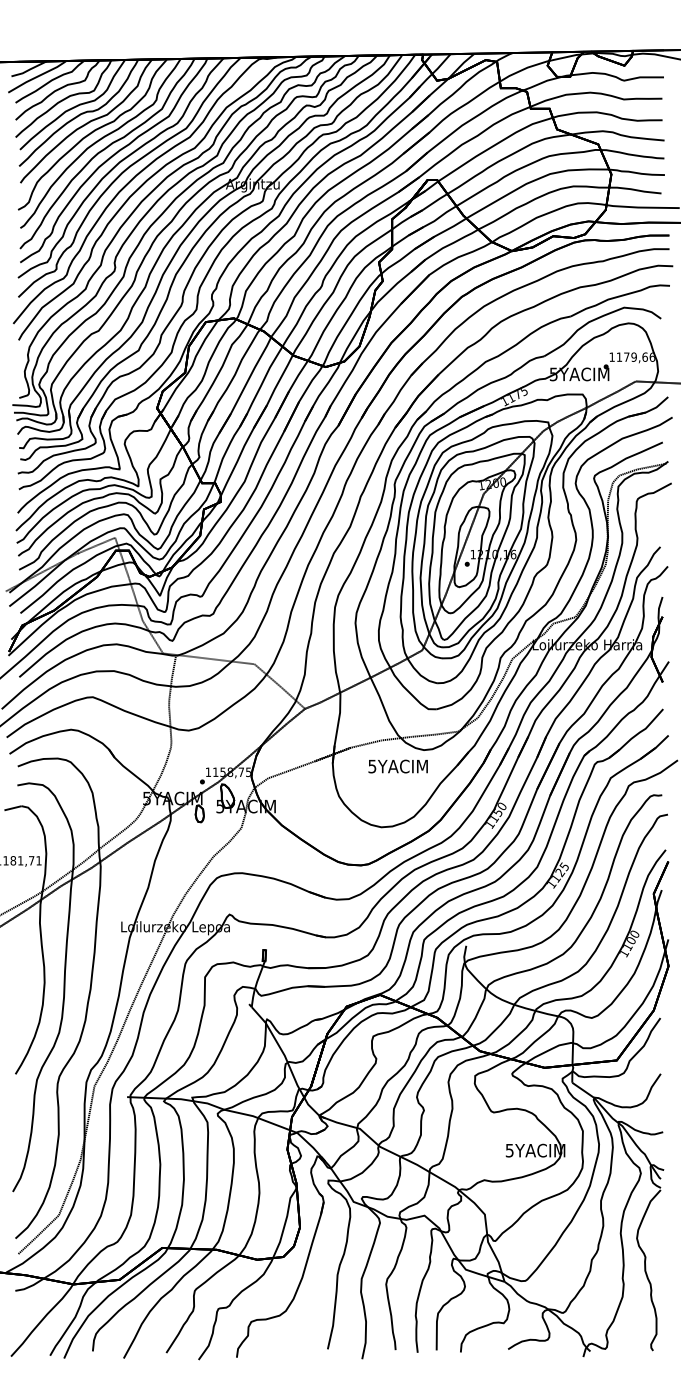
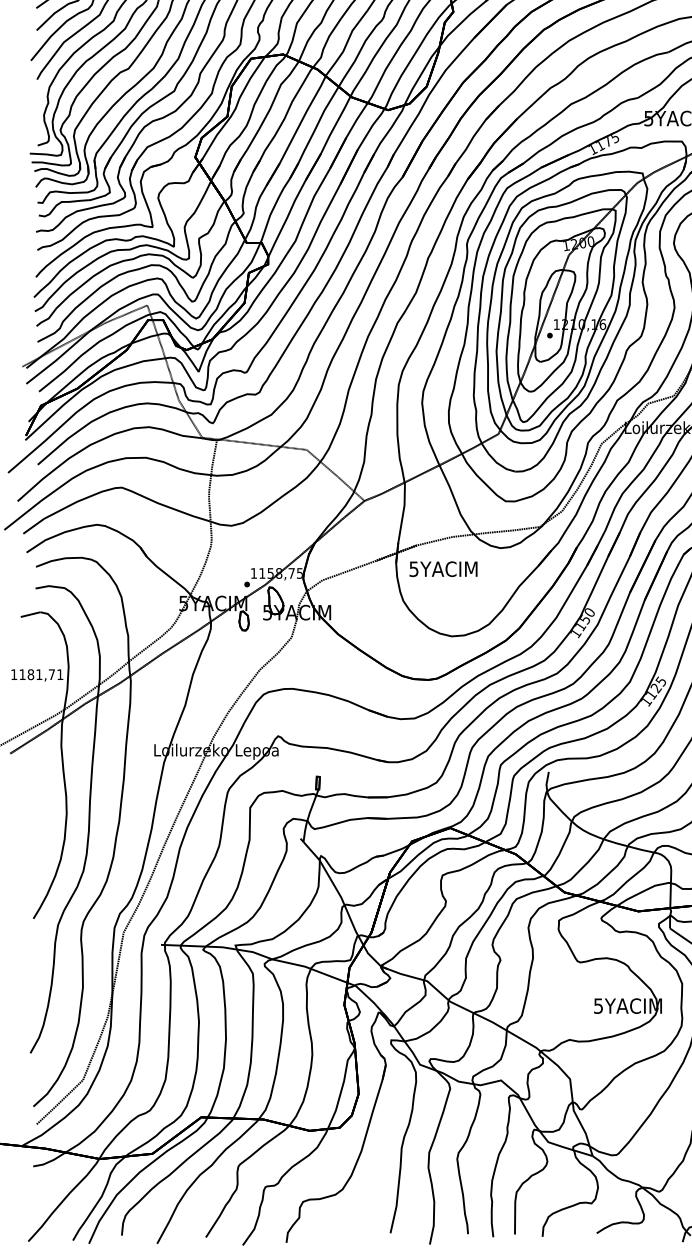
text: (397, 766) -> (442, 569), moved

